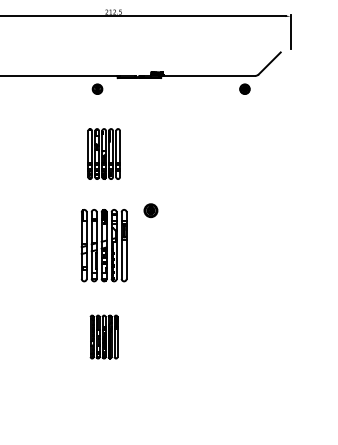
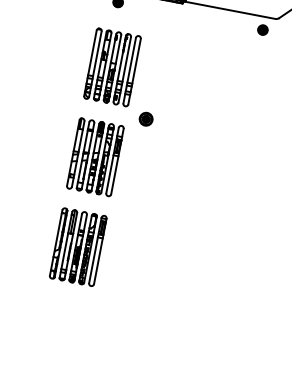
part: (103, 153) -> (111, 66), size x1.43
part: (150, 210) -> (145, 118), moved
part: (103, 336) -> (77, 246), size x1.67

